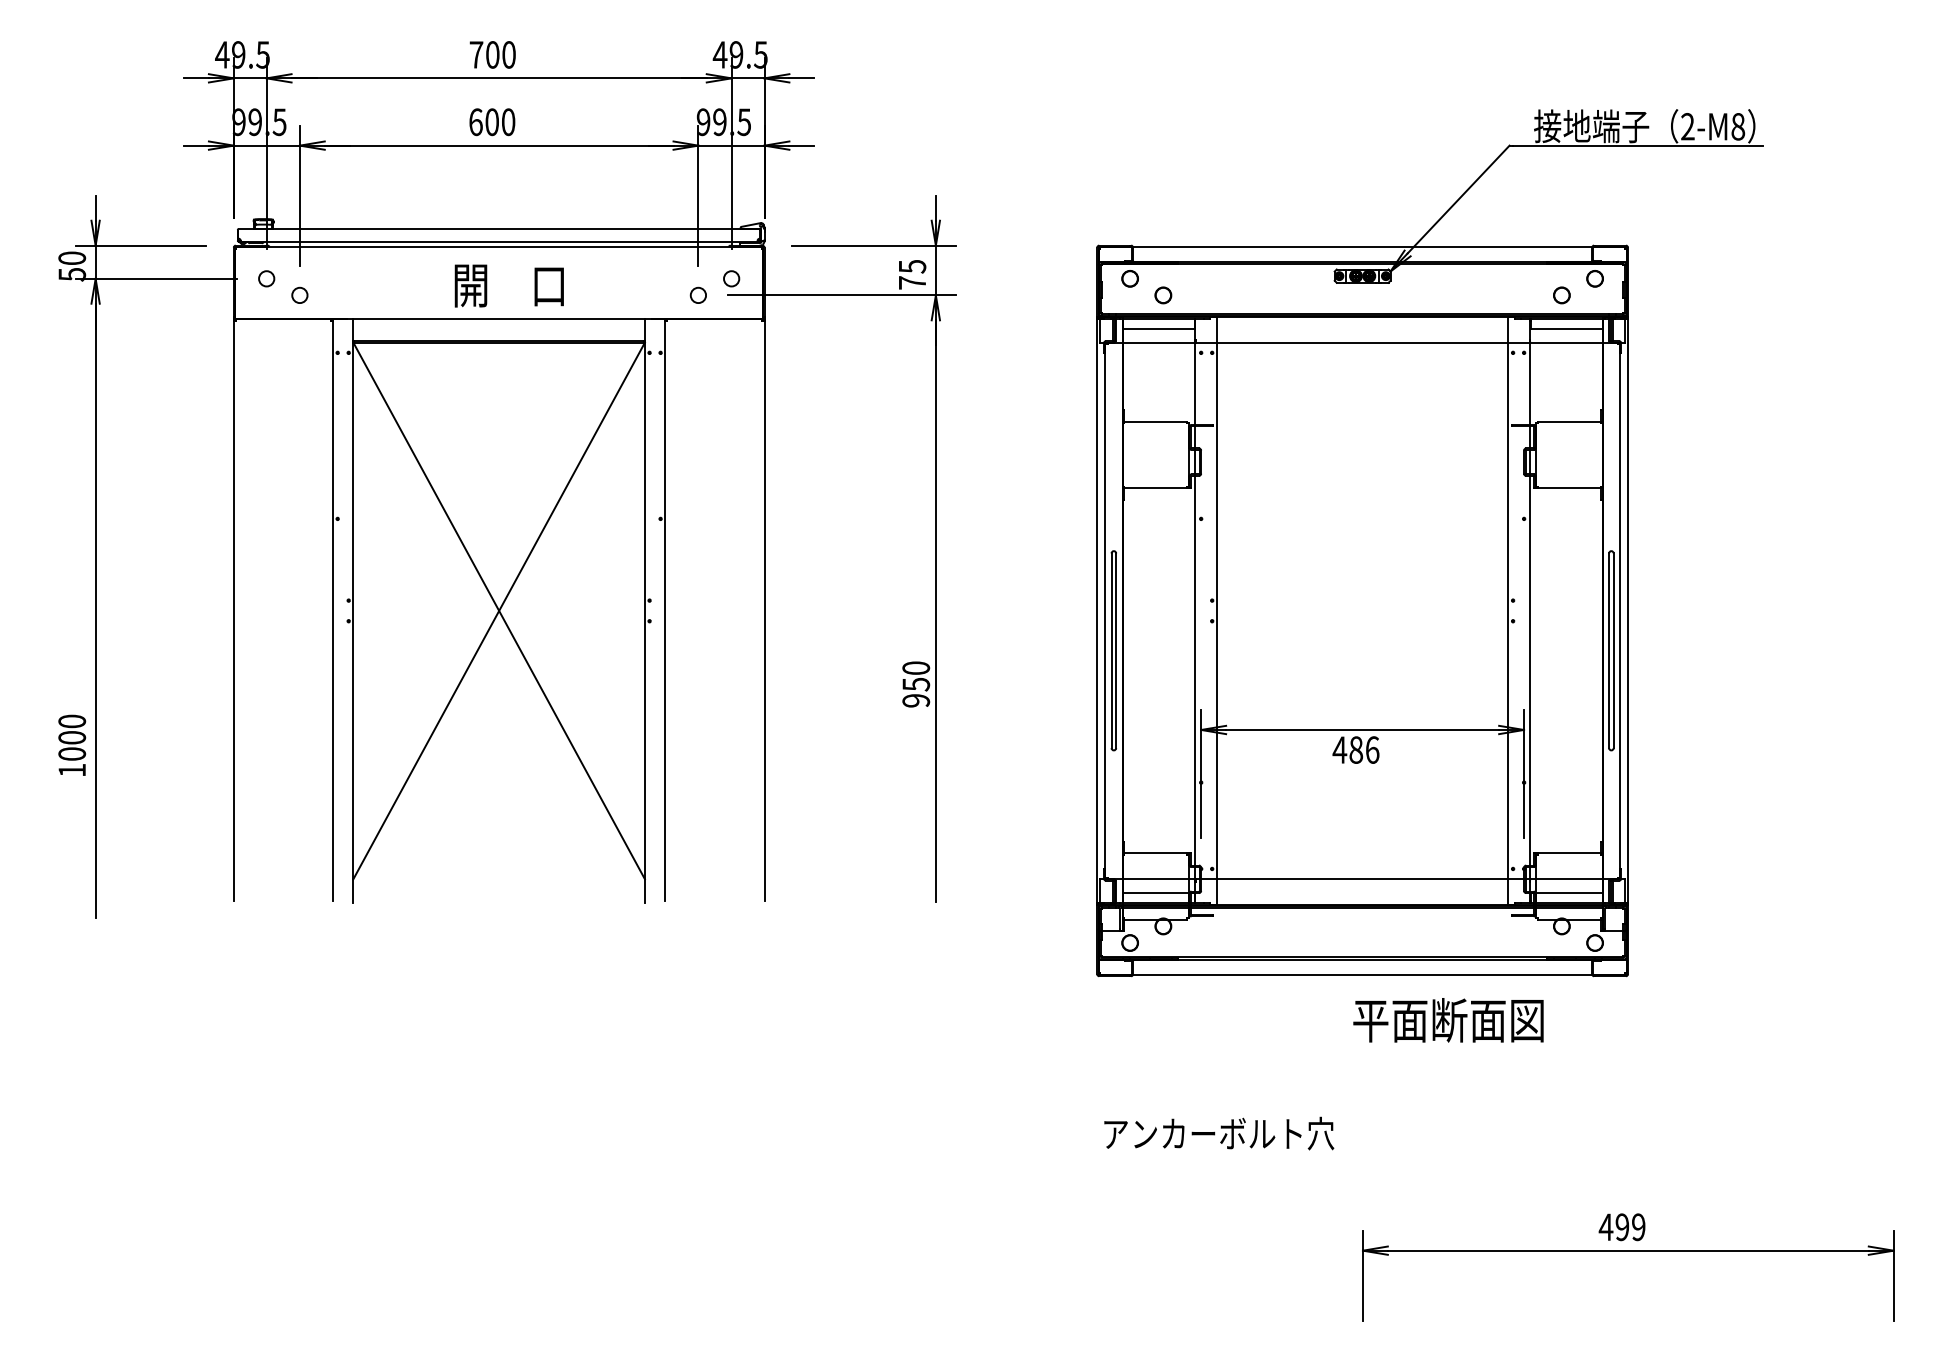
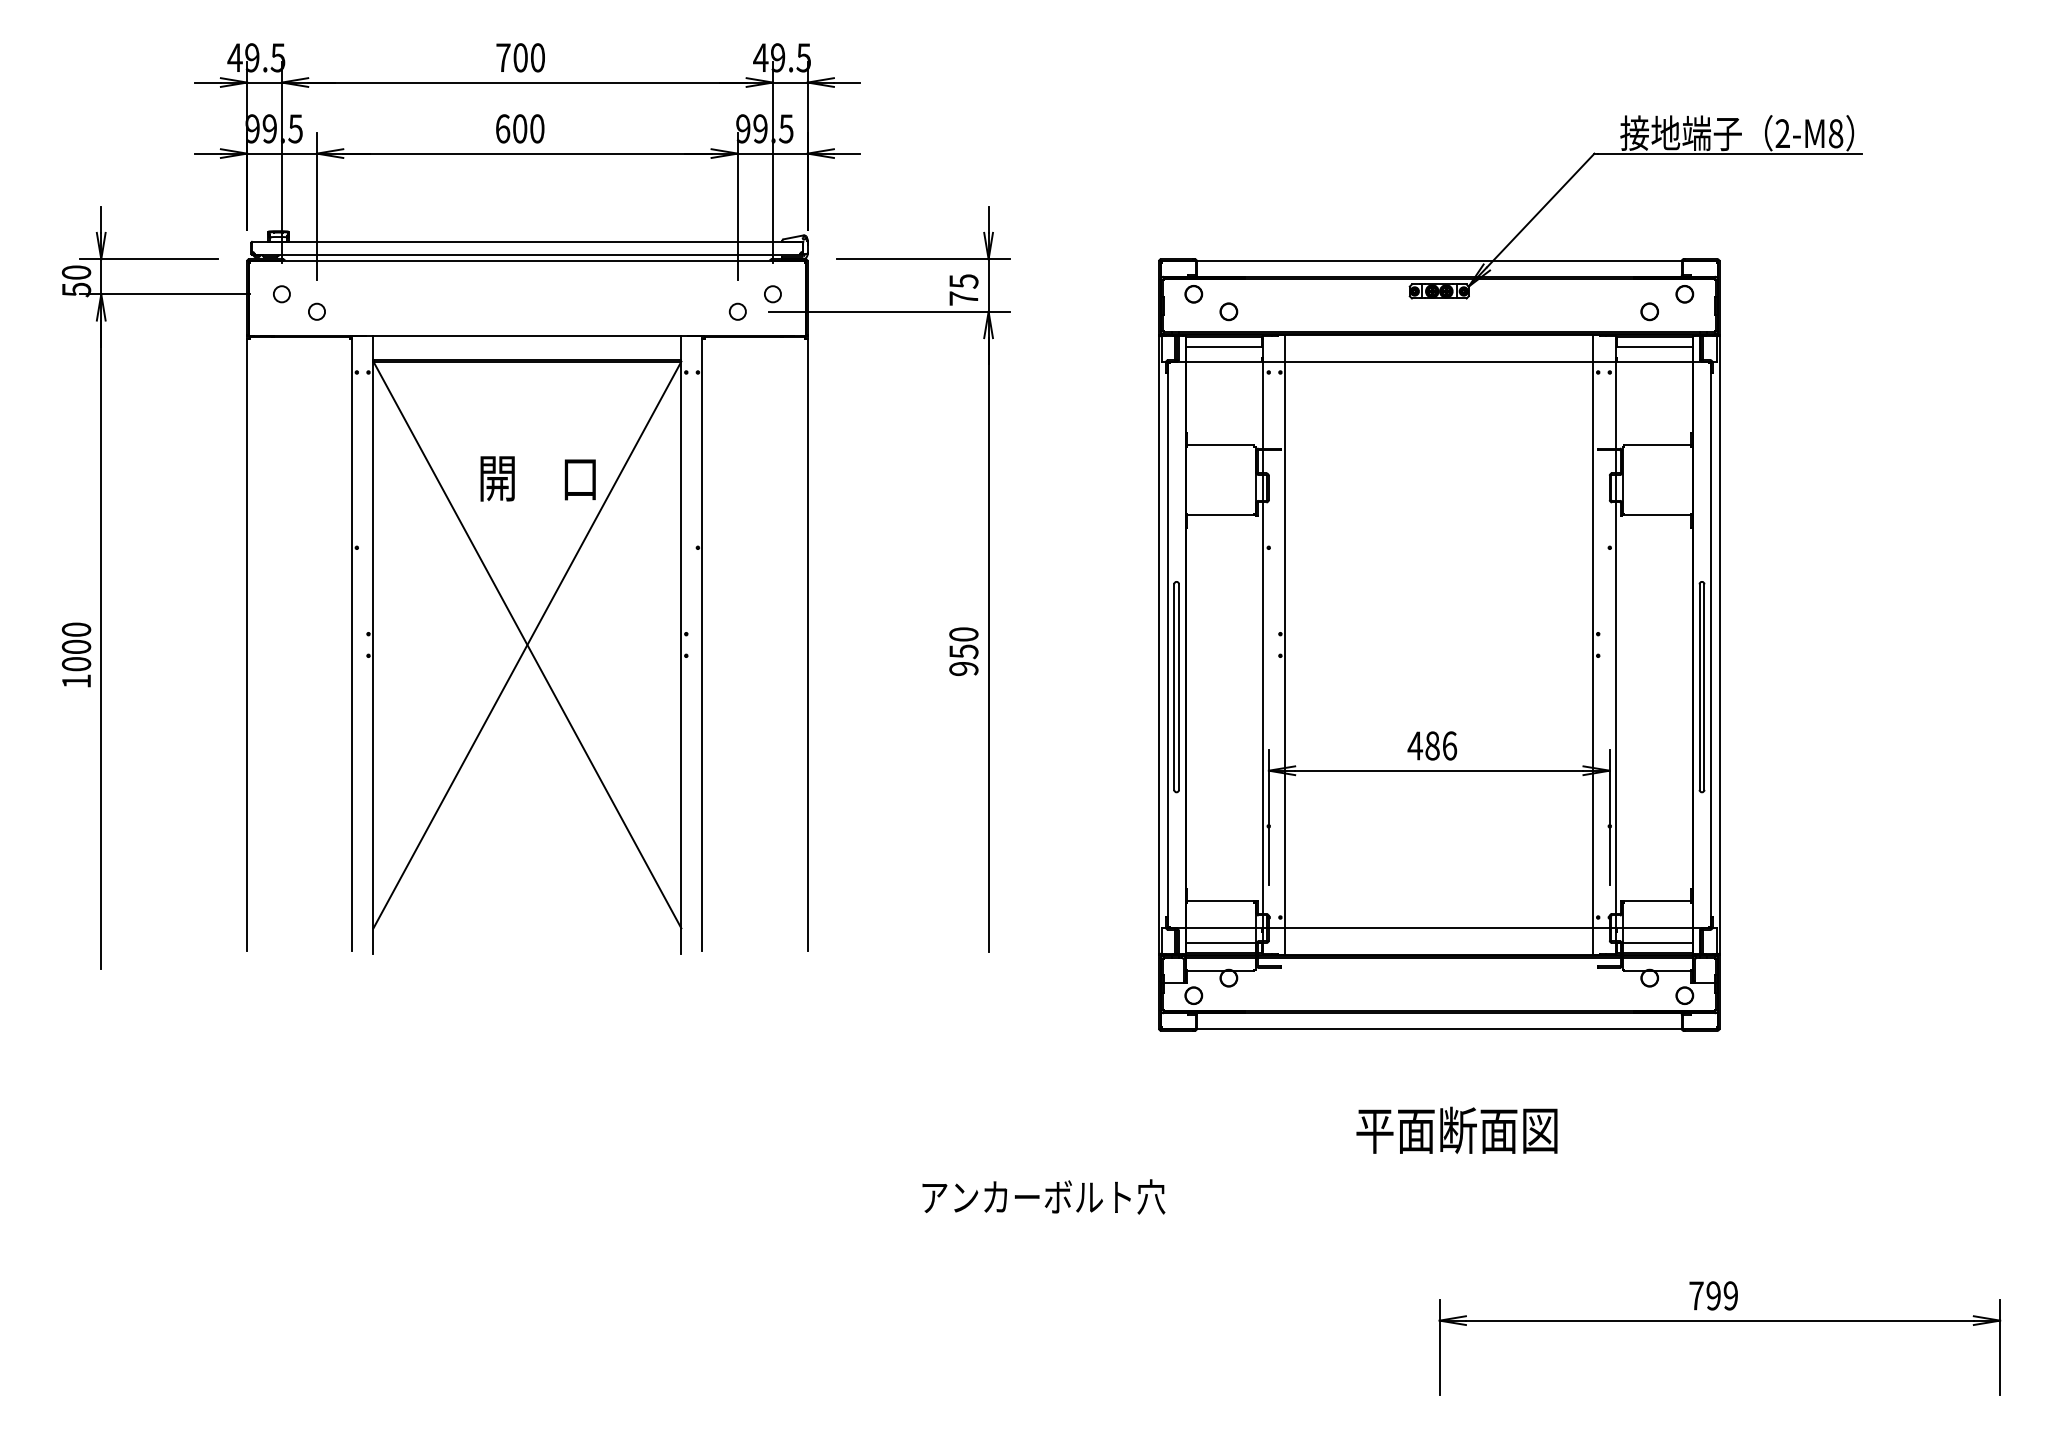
text: (508, 285) -> (537, 478), moved
text: (915, 684) -> (963, 651), moved
text: (72, 744) -> (76, 654), moved
text: (1356, 749) -> (1432, 745), moved
text: (1448, 1019) -> (1456, 1129), moved
text: (1218, 1133) -> (1043, 1196), moved
text: (1606, 1226) -> (1696, 1295), 499 -> 799

